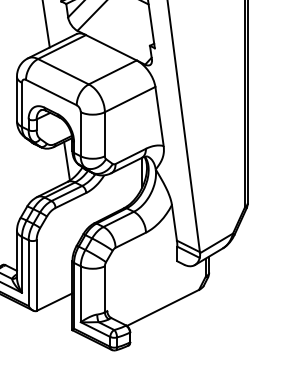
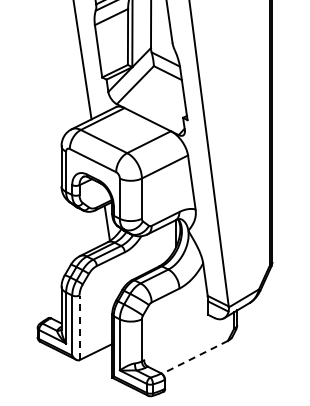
line: (36, 275) -> (79, 327), solid -> dashed
line: (162, 308) -> (194, 357), solid -> dashed

